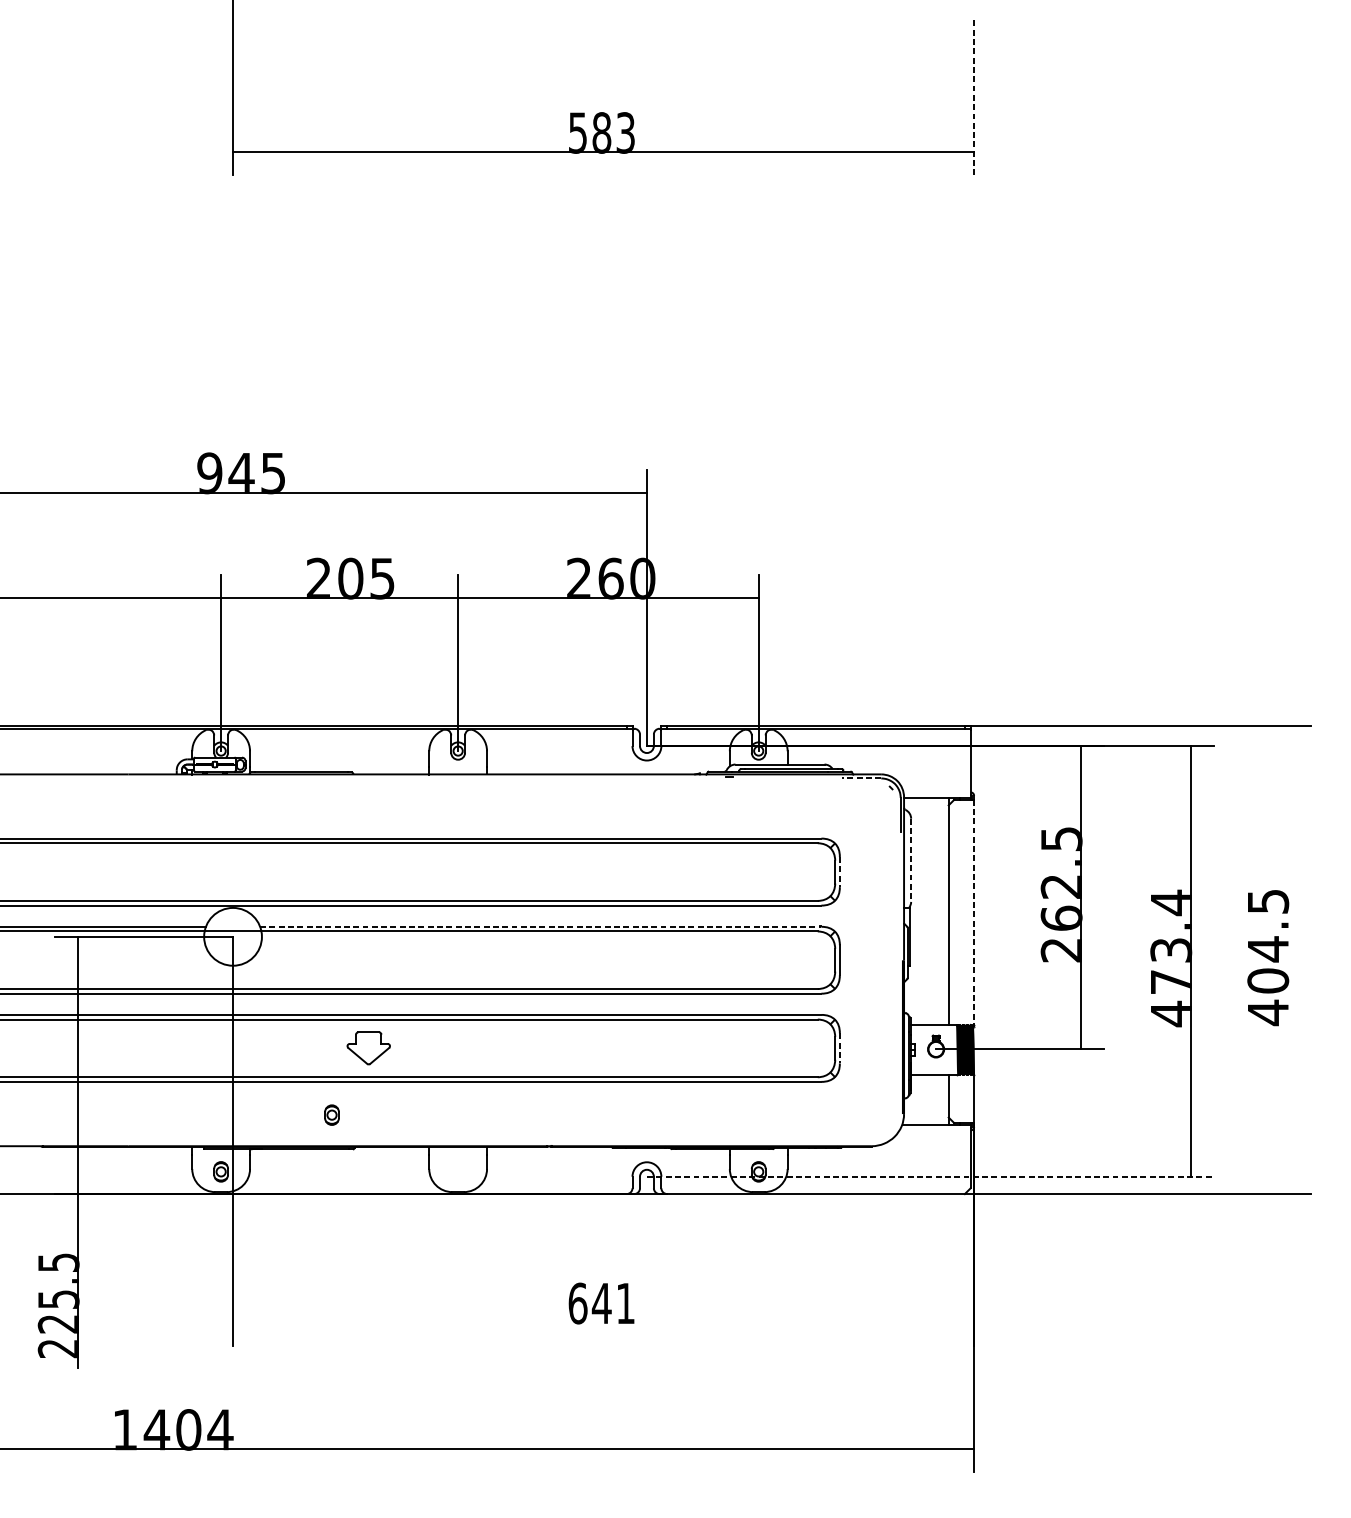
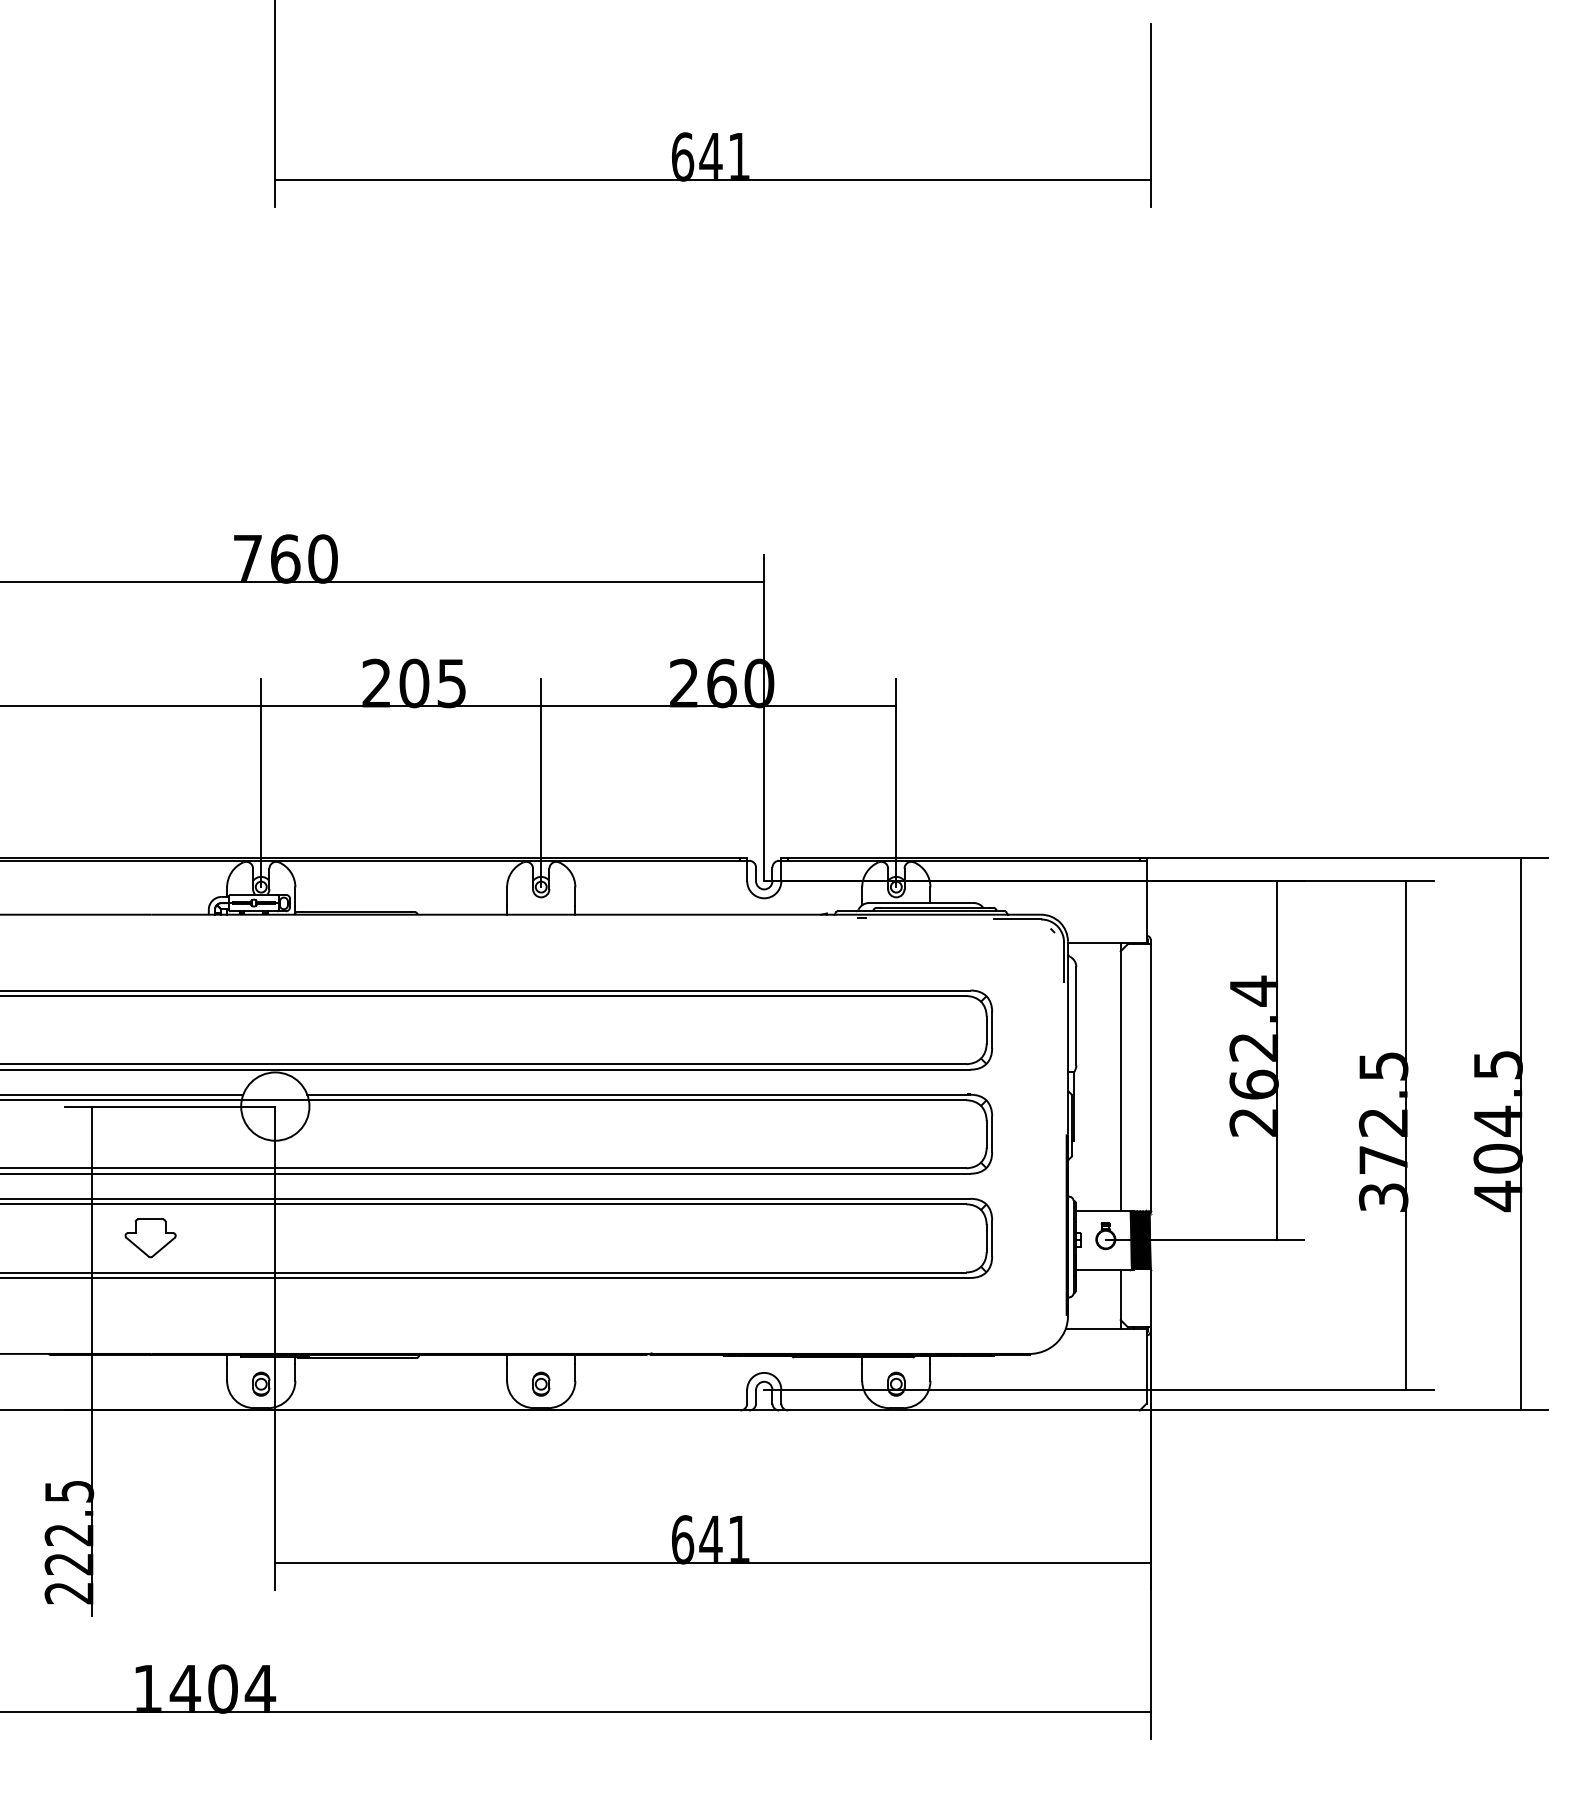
line: (973, 97) -> (1150, 115), dashed -> solid
text: (601, 132) -> (710, 156), 583 -> 641
text: (241, 472) -> (285, 558), 945 -> 760
line: (861, 778) -> (1017, 919), dashed -> solid
text: (1061, 838) -> (1254, 990), 262.5 -> 262.4
line: (911, 860) -> (1076, 1016), dashed -> solid
line: (840, 872) -> (992, 1030), dashed -> solid
line: (973, 912) -> (1150, 1077), dashed -> solid
line: (540, 926) -> (638, 1094), dashed -> solid
text: (1171, 957) -> (1383, 1131), 473.4 -> 372.5
line: (1287, 960) -> (1520, 1134), added
part: (368, 1048) -> (150, 1238), moved
line: (840, 1048) -> (992, 1238), dashed -> solid
part: (332, 1114) -> (541, 1383), moved
line: (930, 1176) -> (1099, 1389), dashed -> solid
text: (58, 1299) -> (69, 1535), 225.5 -> 222.5
line: (603, 1322) -> (712, 1562), added

